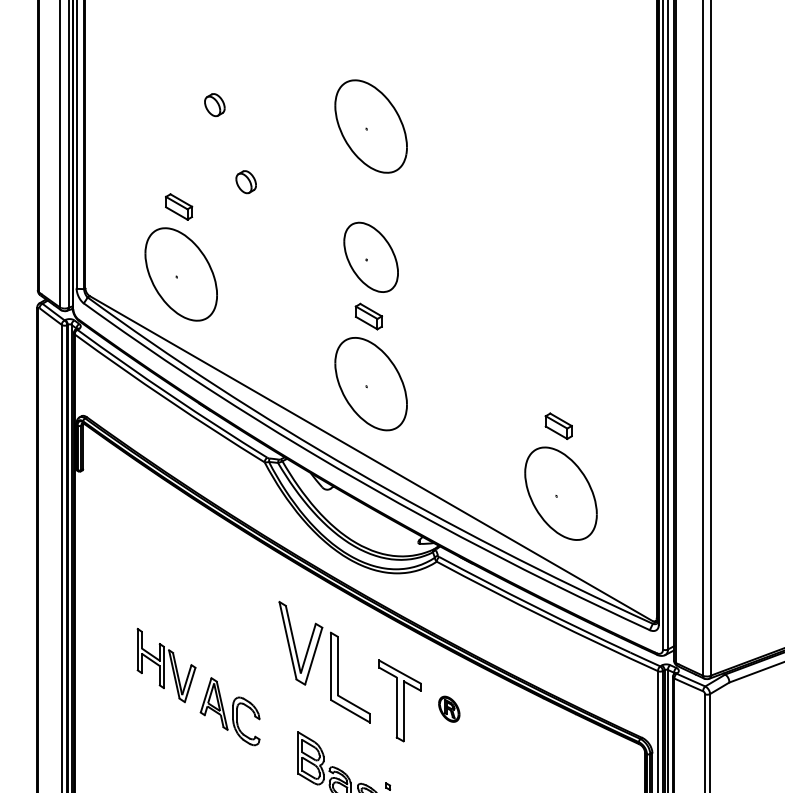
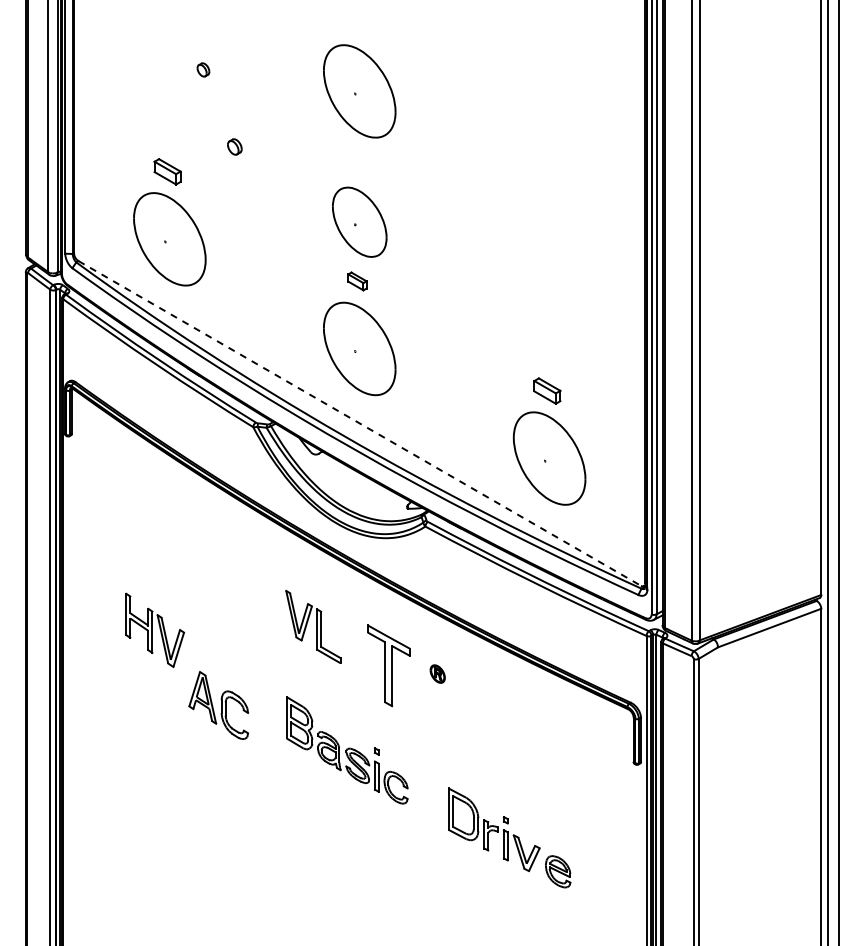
part: (214, 104) -> (203, 69), size x0.6
part: (245, 181) -> (234, 146), size x0.7
part: (368, 316) -> (357, 281), size x0.7
line: (370, 458) -> (359, 423), solid -> dashed
part: (324, 661) -> (313, 626), size x0.6
part: (448, 708) -> (437, 673), size x0.7
part: (229, 711) -> (218, 705), moved

